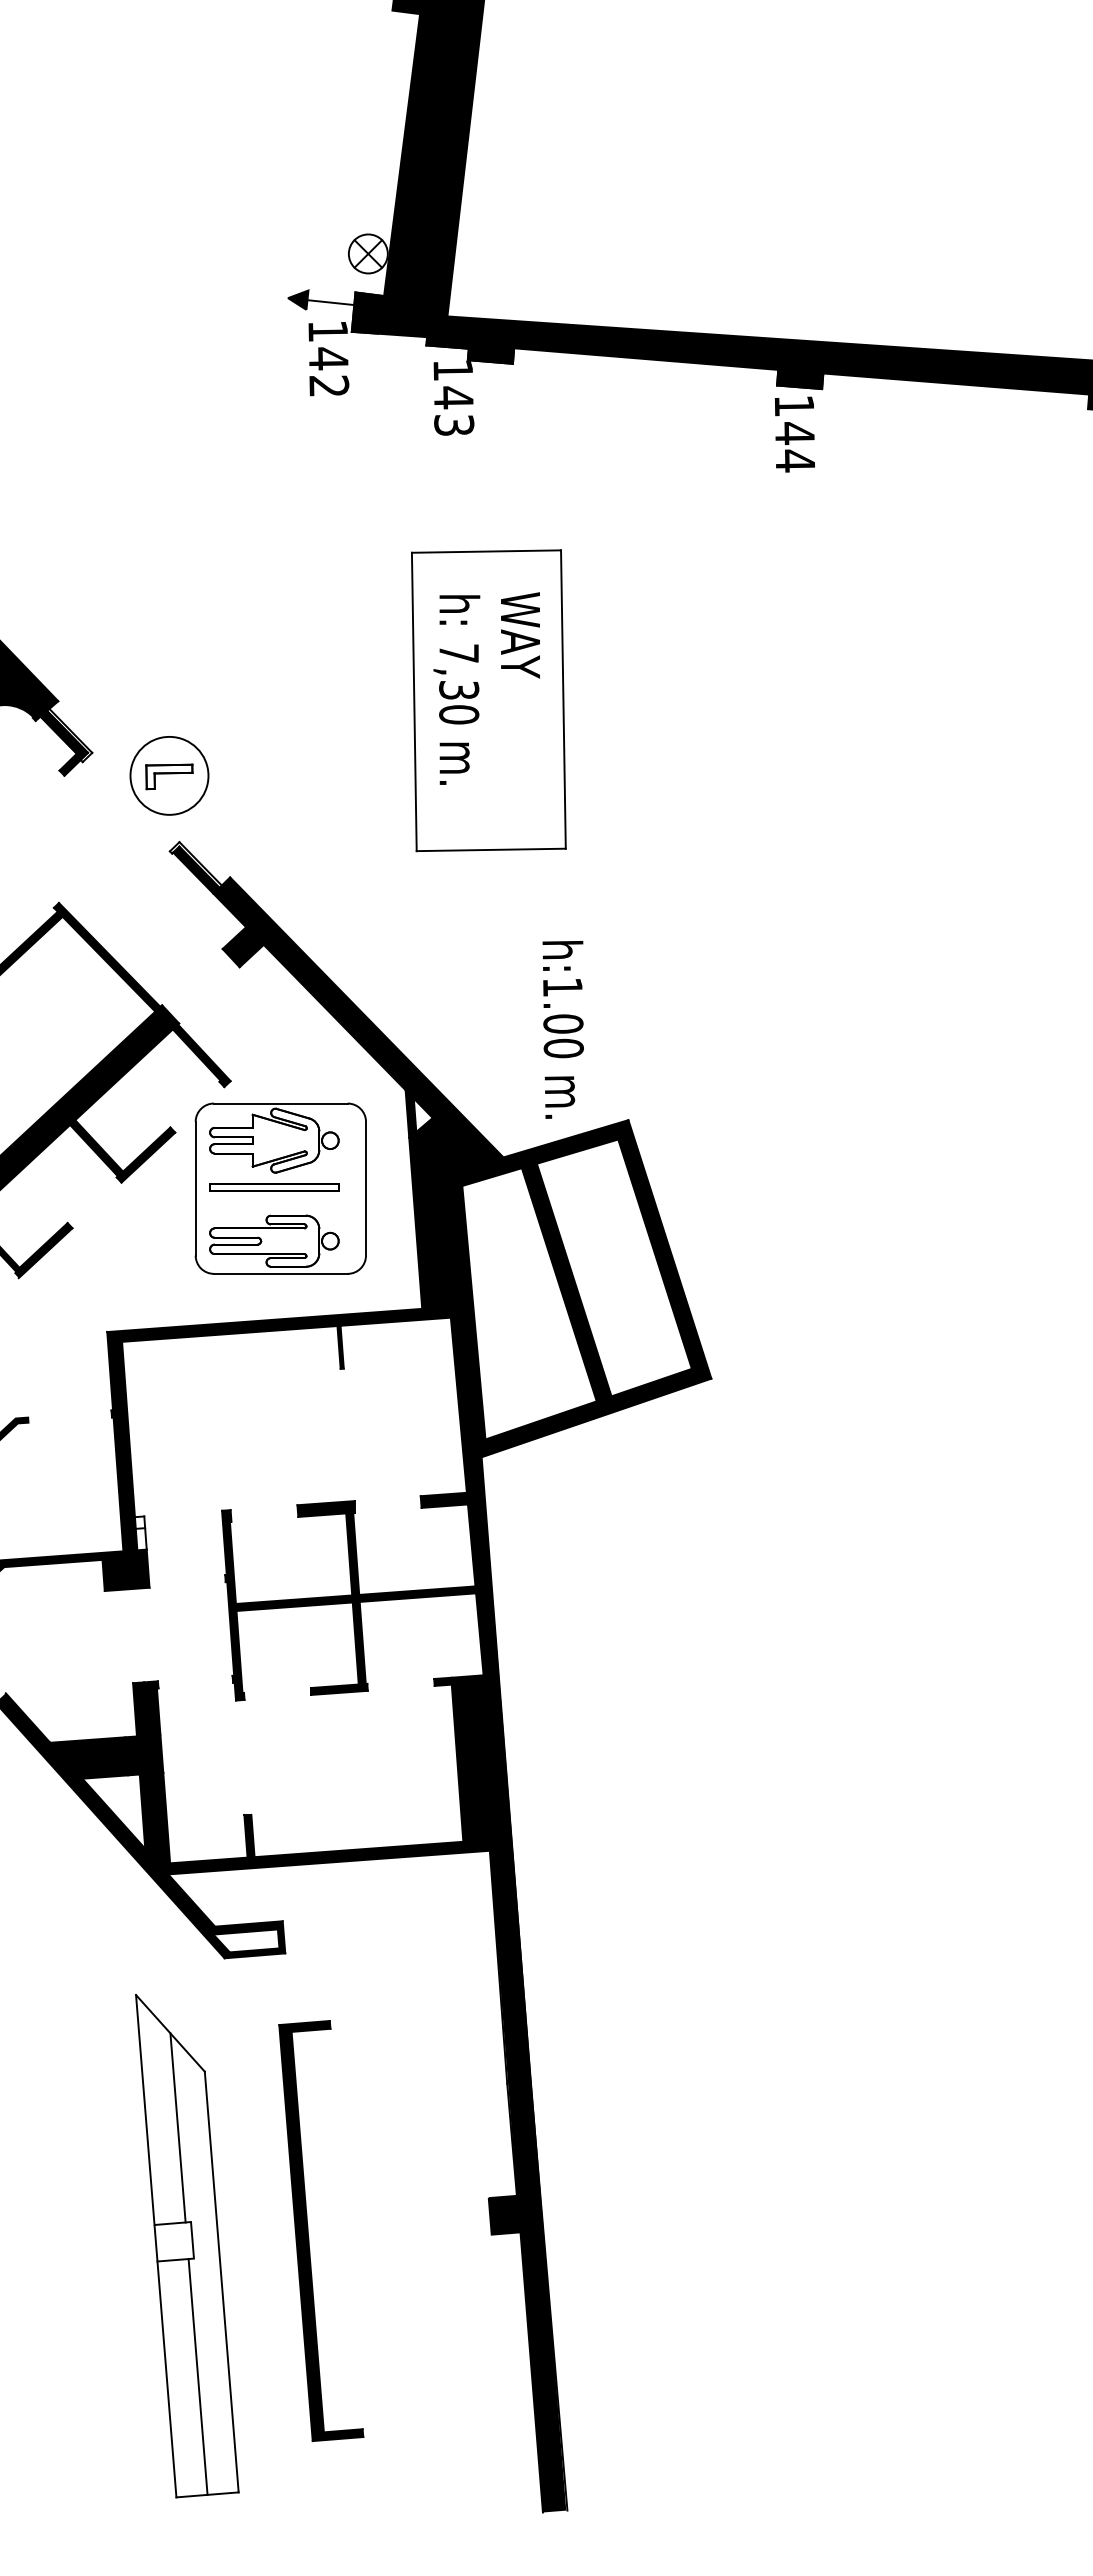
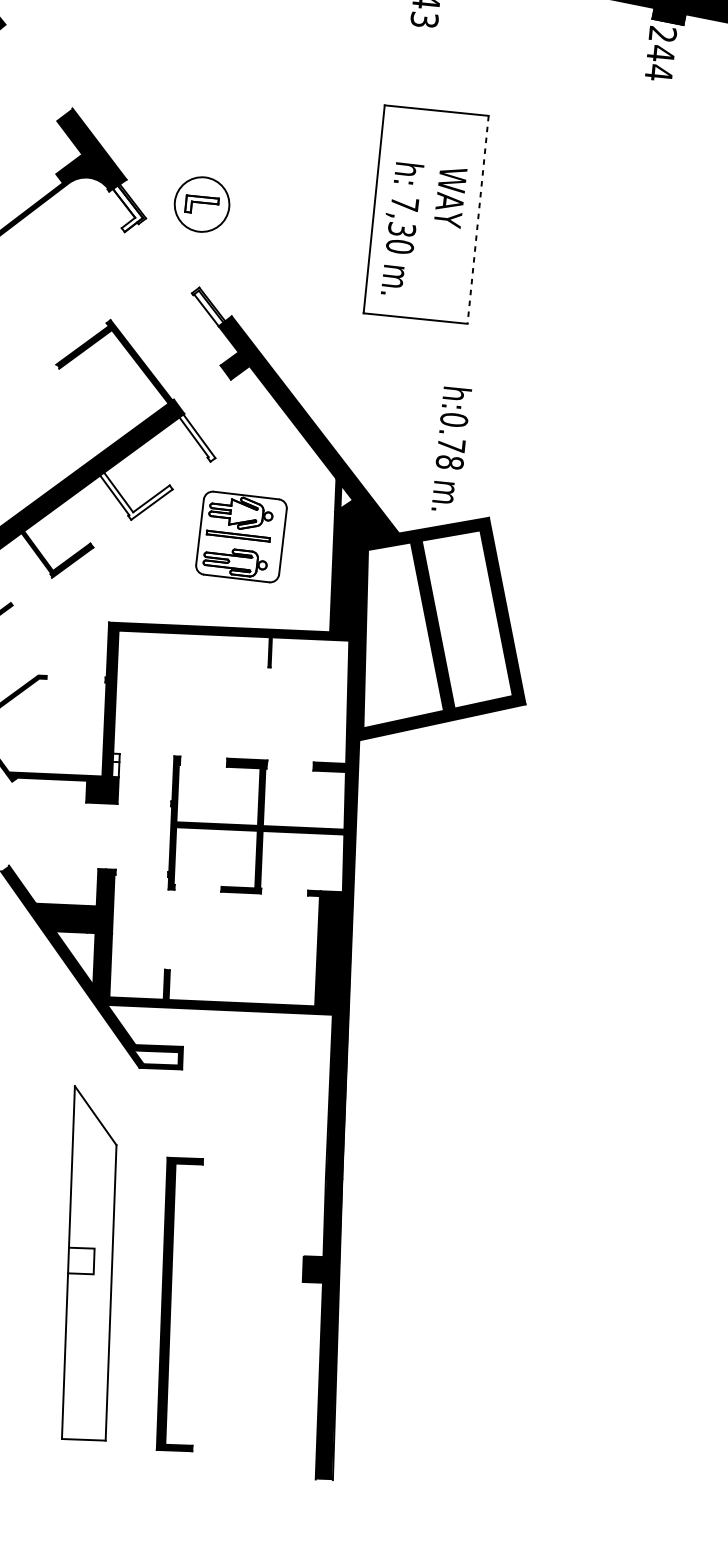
text: (794, 405) -> (662, 34), 144 -> 244
text: (520, 635) -> (450, 197), moved
text: (456, 689) -> (400, 229), moved
line: (563, 700) -> (478, 220), solid -> dashed
fill: (63, 743) -> (126, 209), removed
part: (169, 775) -> (202, 204), moved
fill: (196, 869) -> (208, 308), removed
text: (562, 1017) -> (451, 440), h:1.00 -> h:0.78
fill: (201, 1055) -> (197, 437), removed
fill: (122, 1151) -> (134, 498), removed
part: (280, 1188) -> (241, 536), size x0.7
line: (177, 2127) -> (92, 1181), removed
part: (308, 2231) -> (171, 1303), moved
line: (197, 2376) -> (86, 1356), removed

